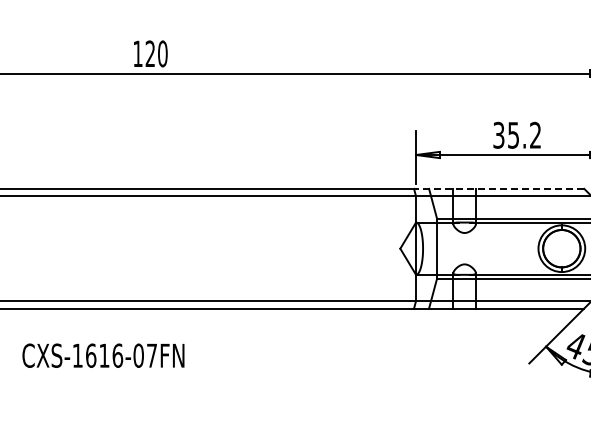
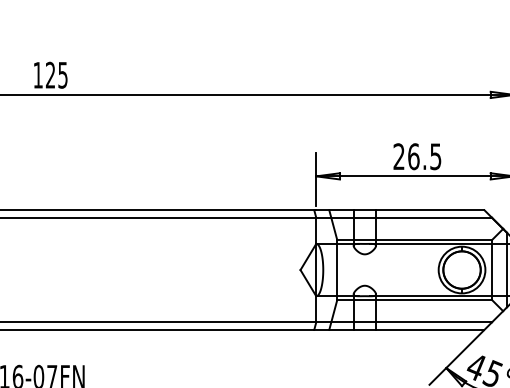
text: (162, 53) -> (62, 74), 120 -> 125
text: (516, 134) -> (416, 155), 35.2 -> 26.5
line: (499, 188) -> (399, 209), dashed -> solid

